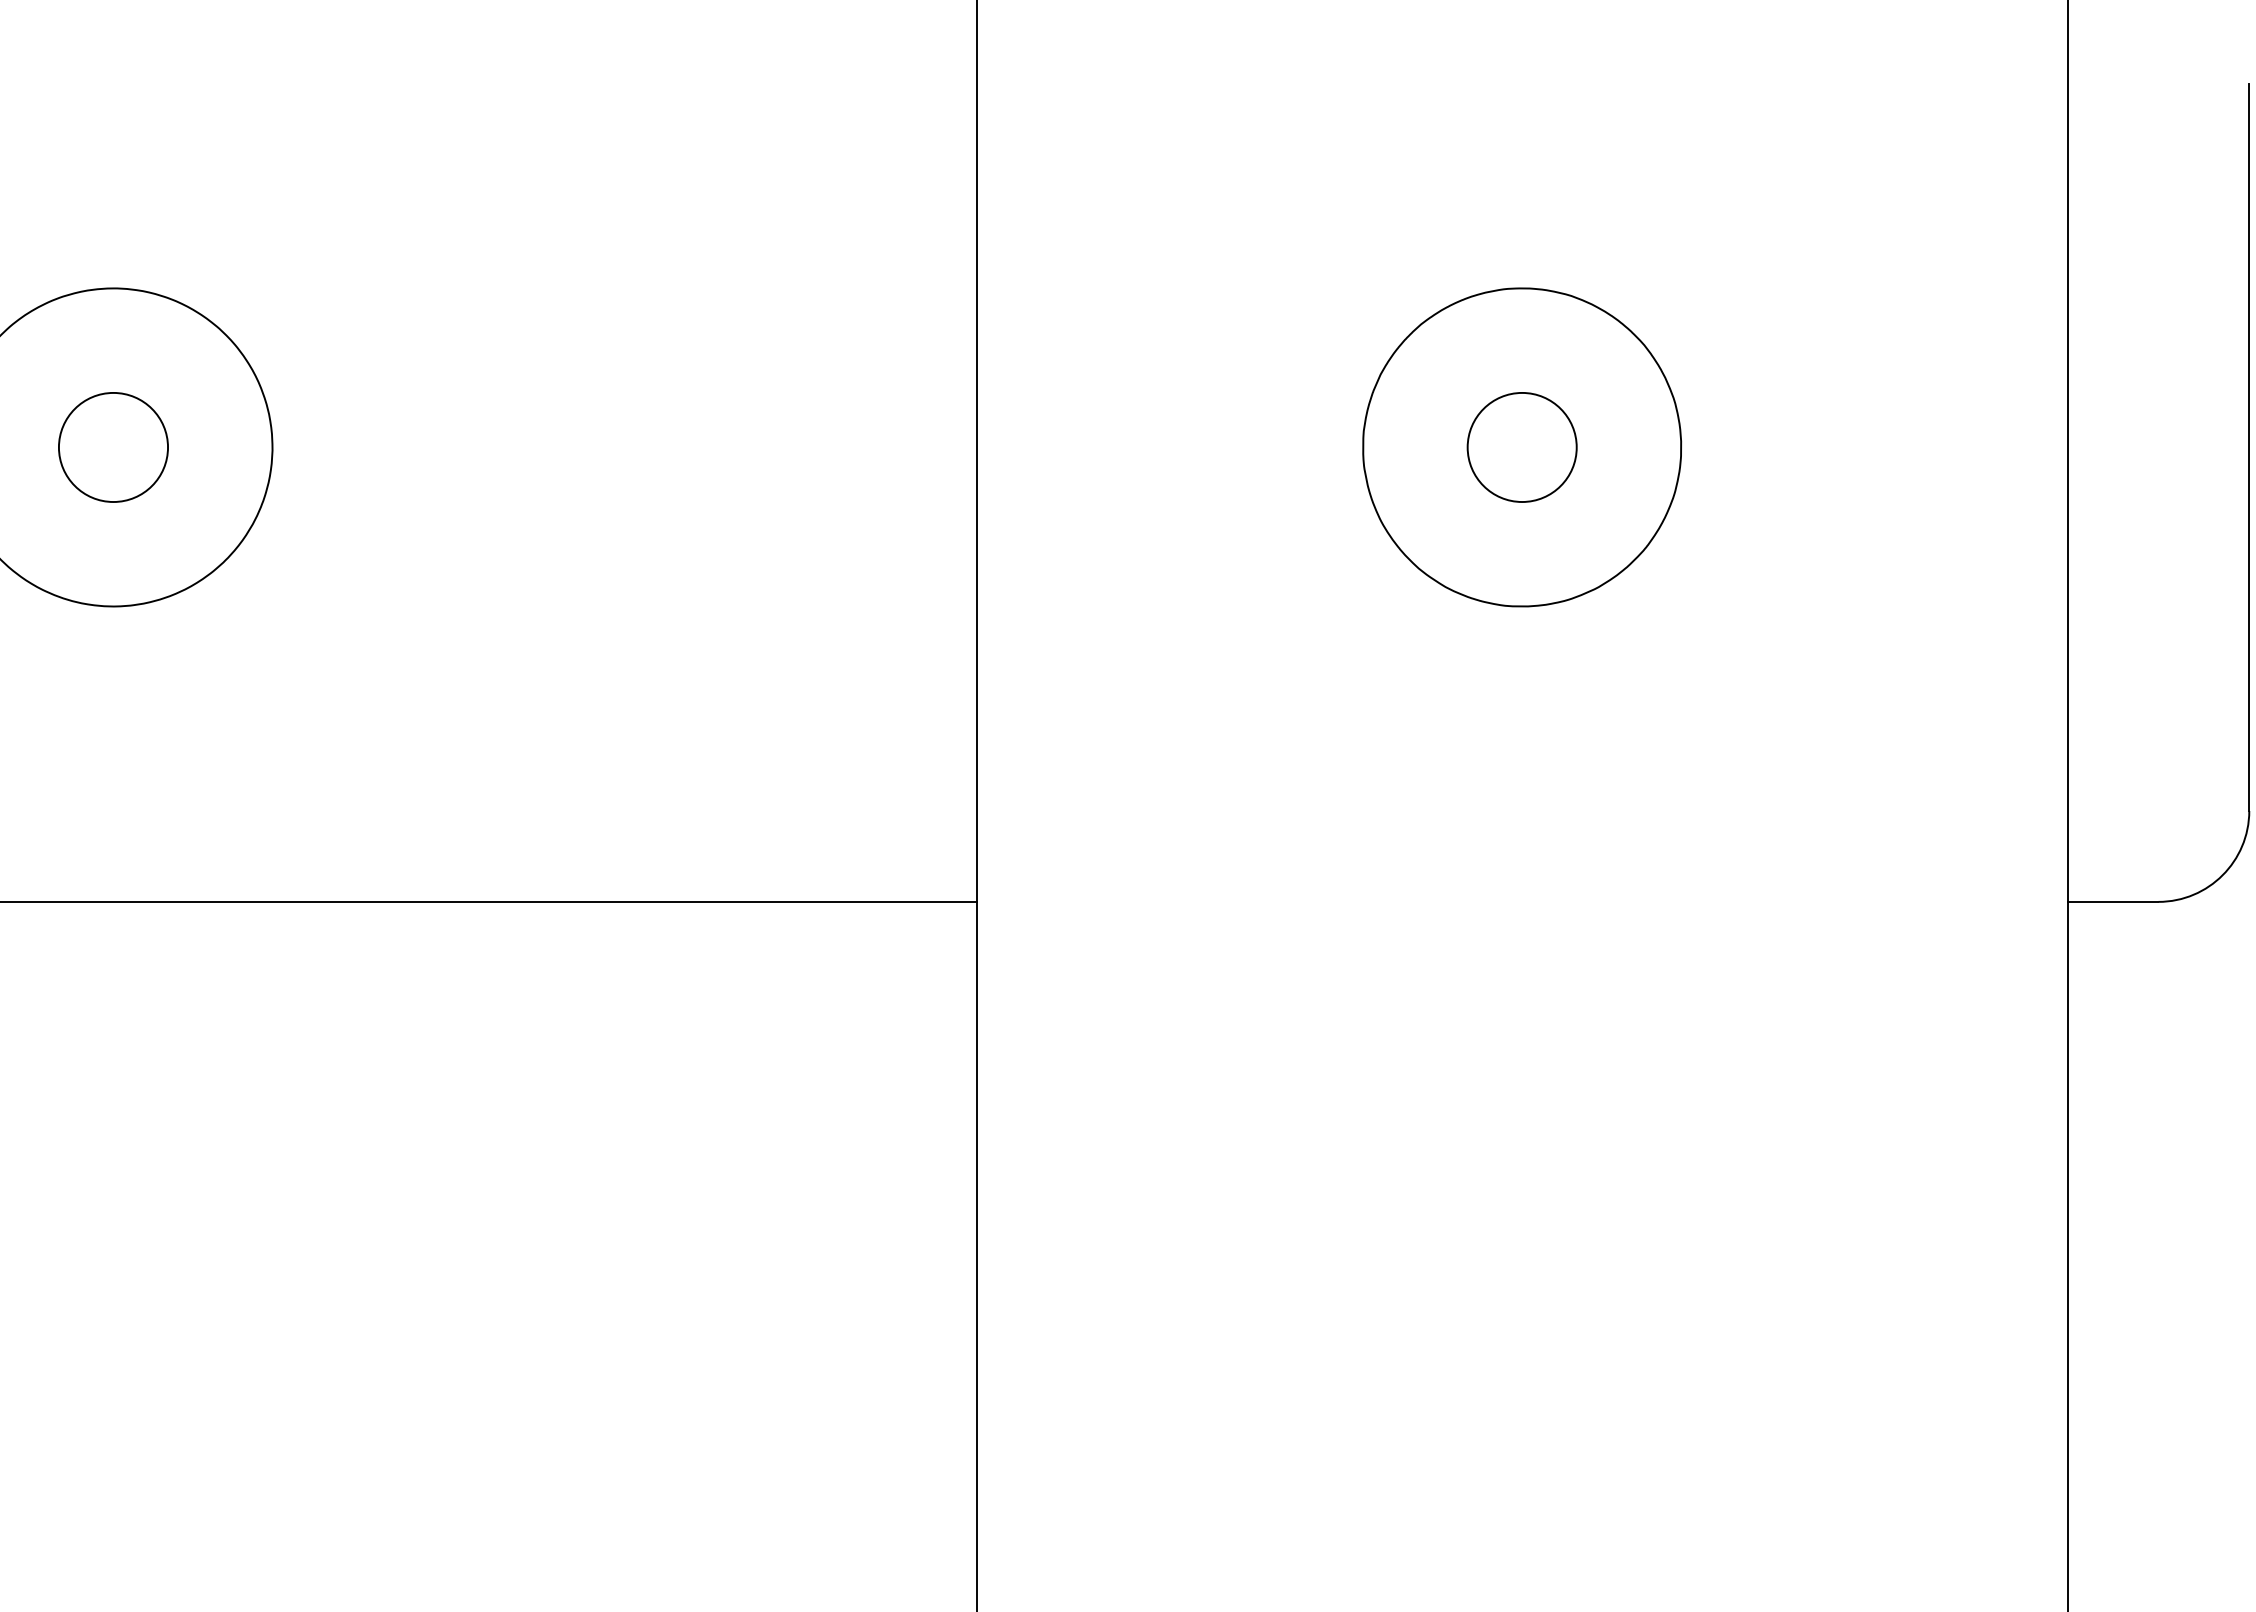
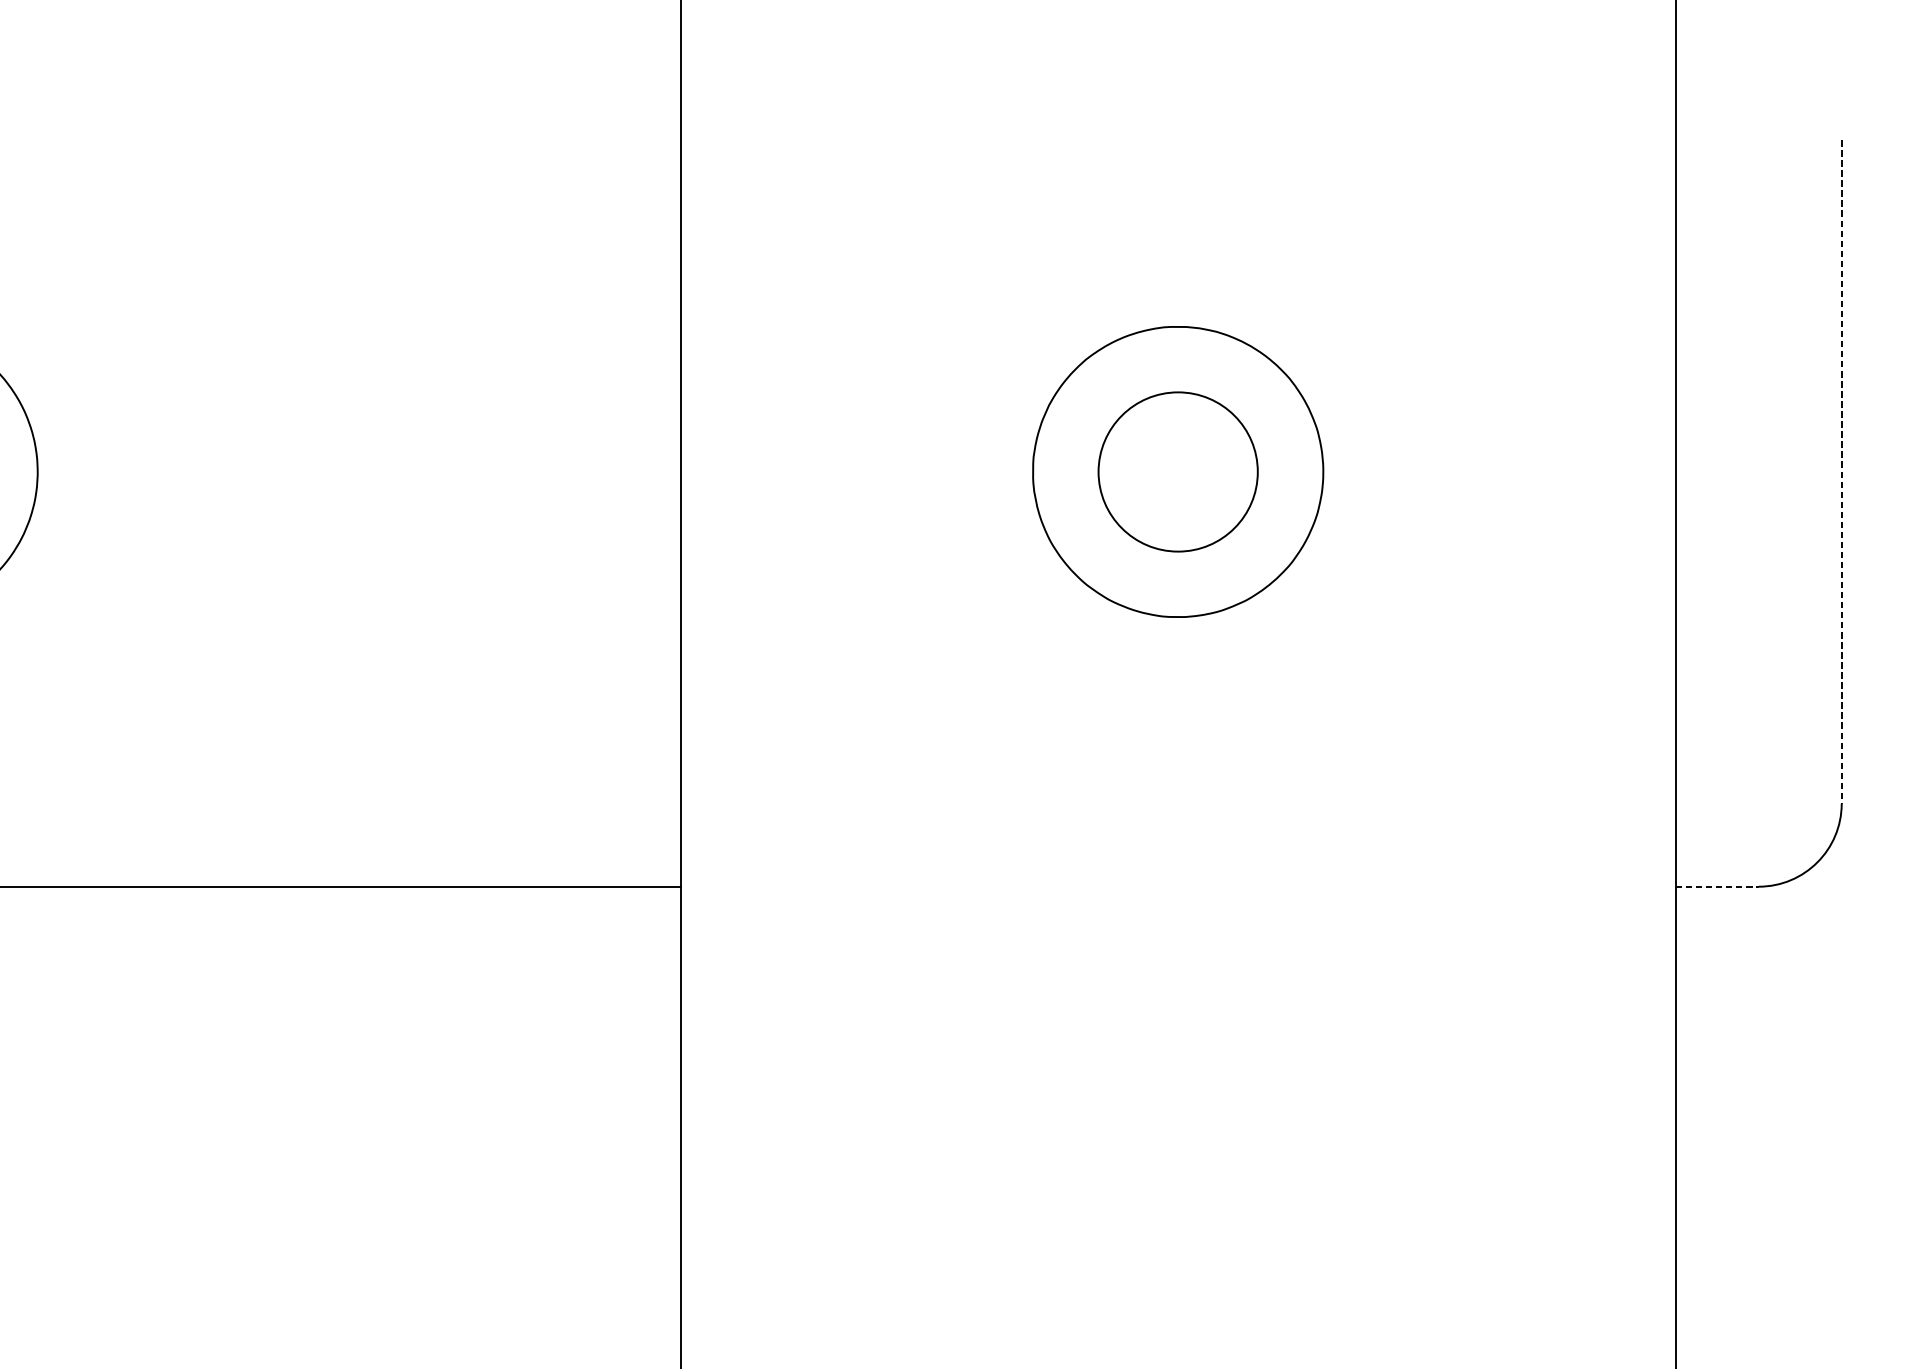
circle: (1521, 447) -> (1177, 472), size x1.6
line: (2249, 447) -> (1841, 472), solid -> dashed
line: (2113, 901) -> (1717, 886), solid -> dashed

